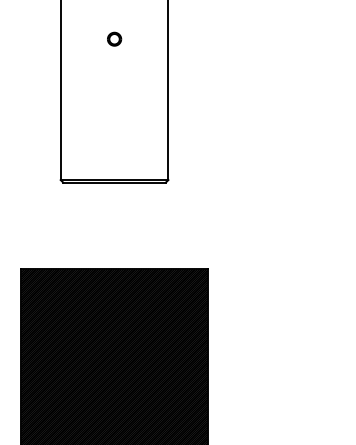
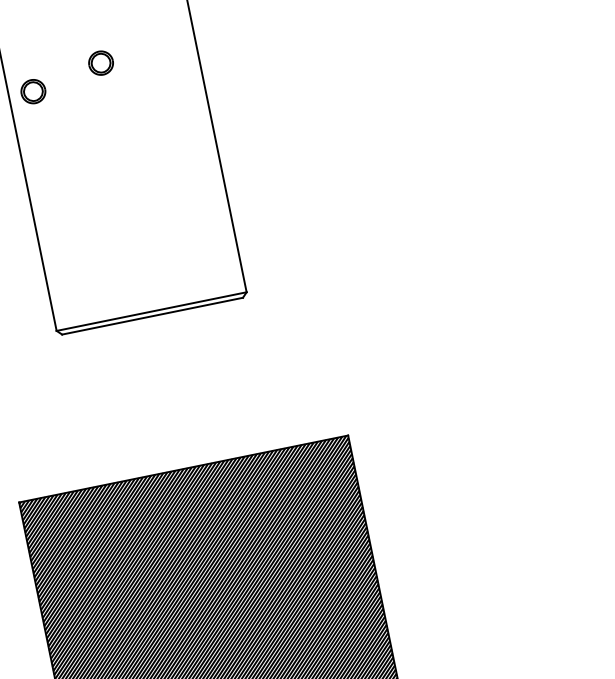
part: (74, 46) -> (33, 90), added

